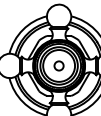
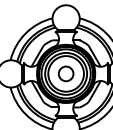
circle: (58, 65) -> (65, 73), size x1.43

